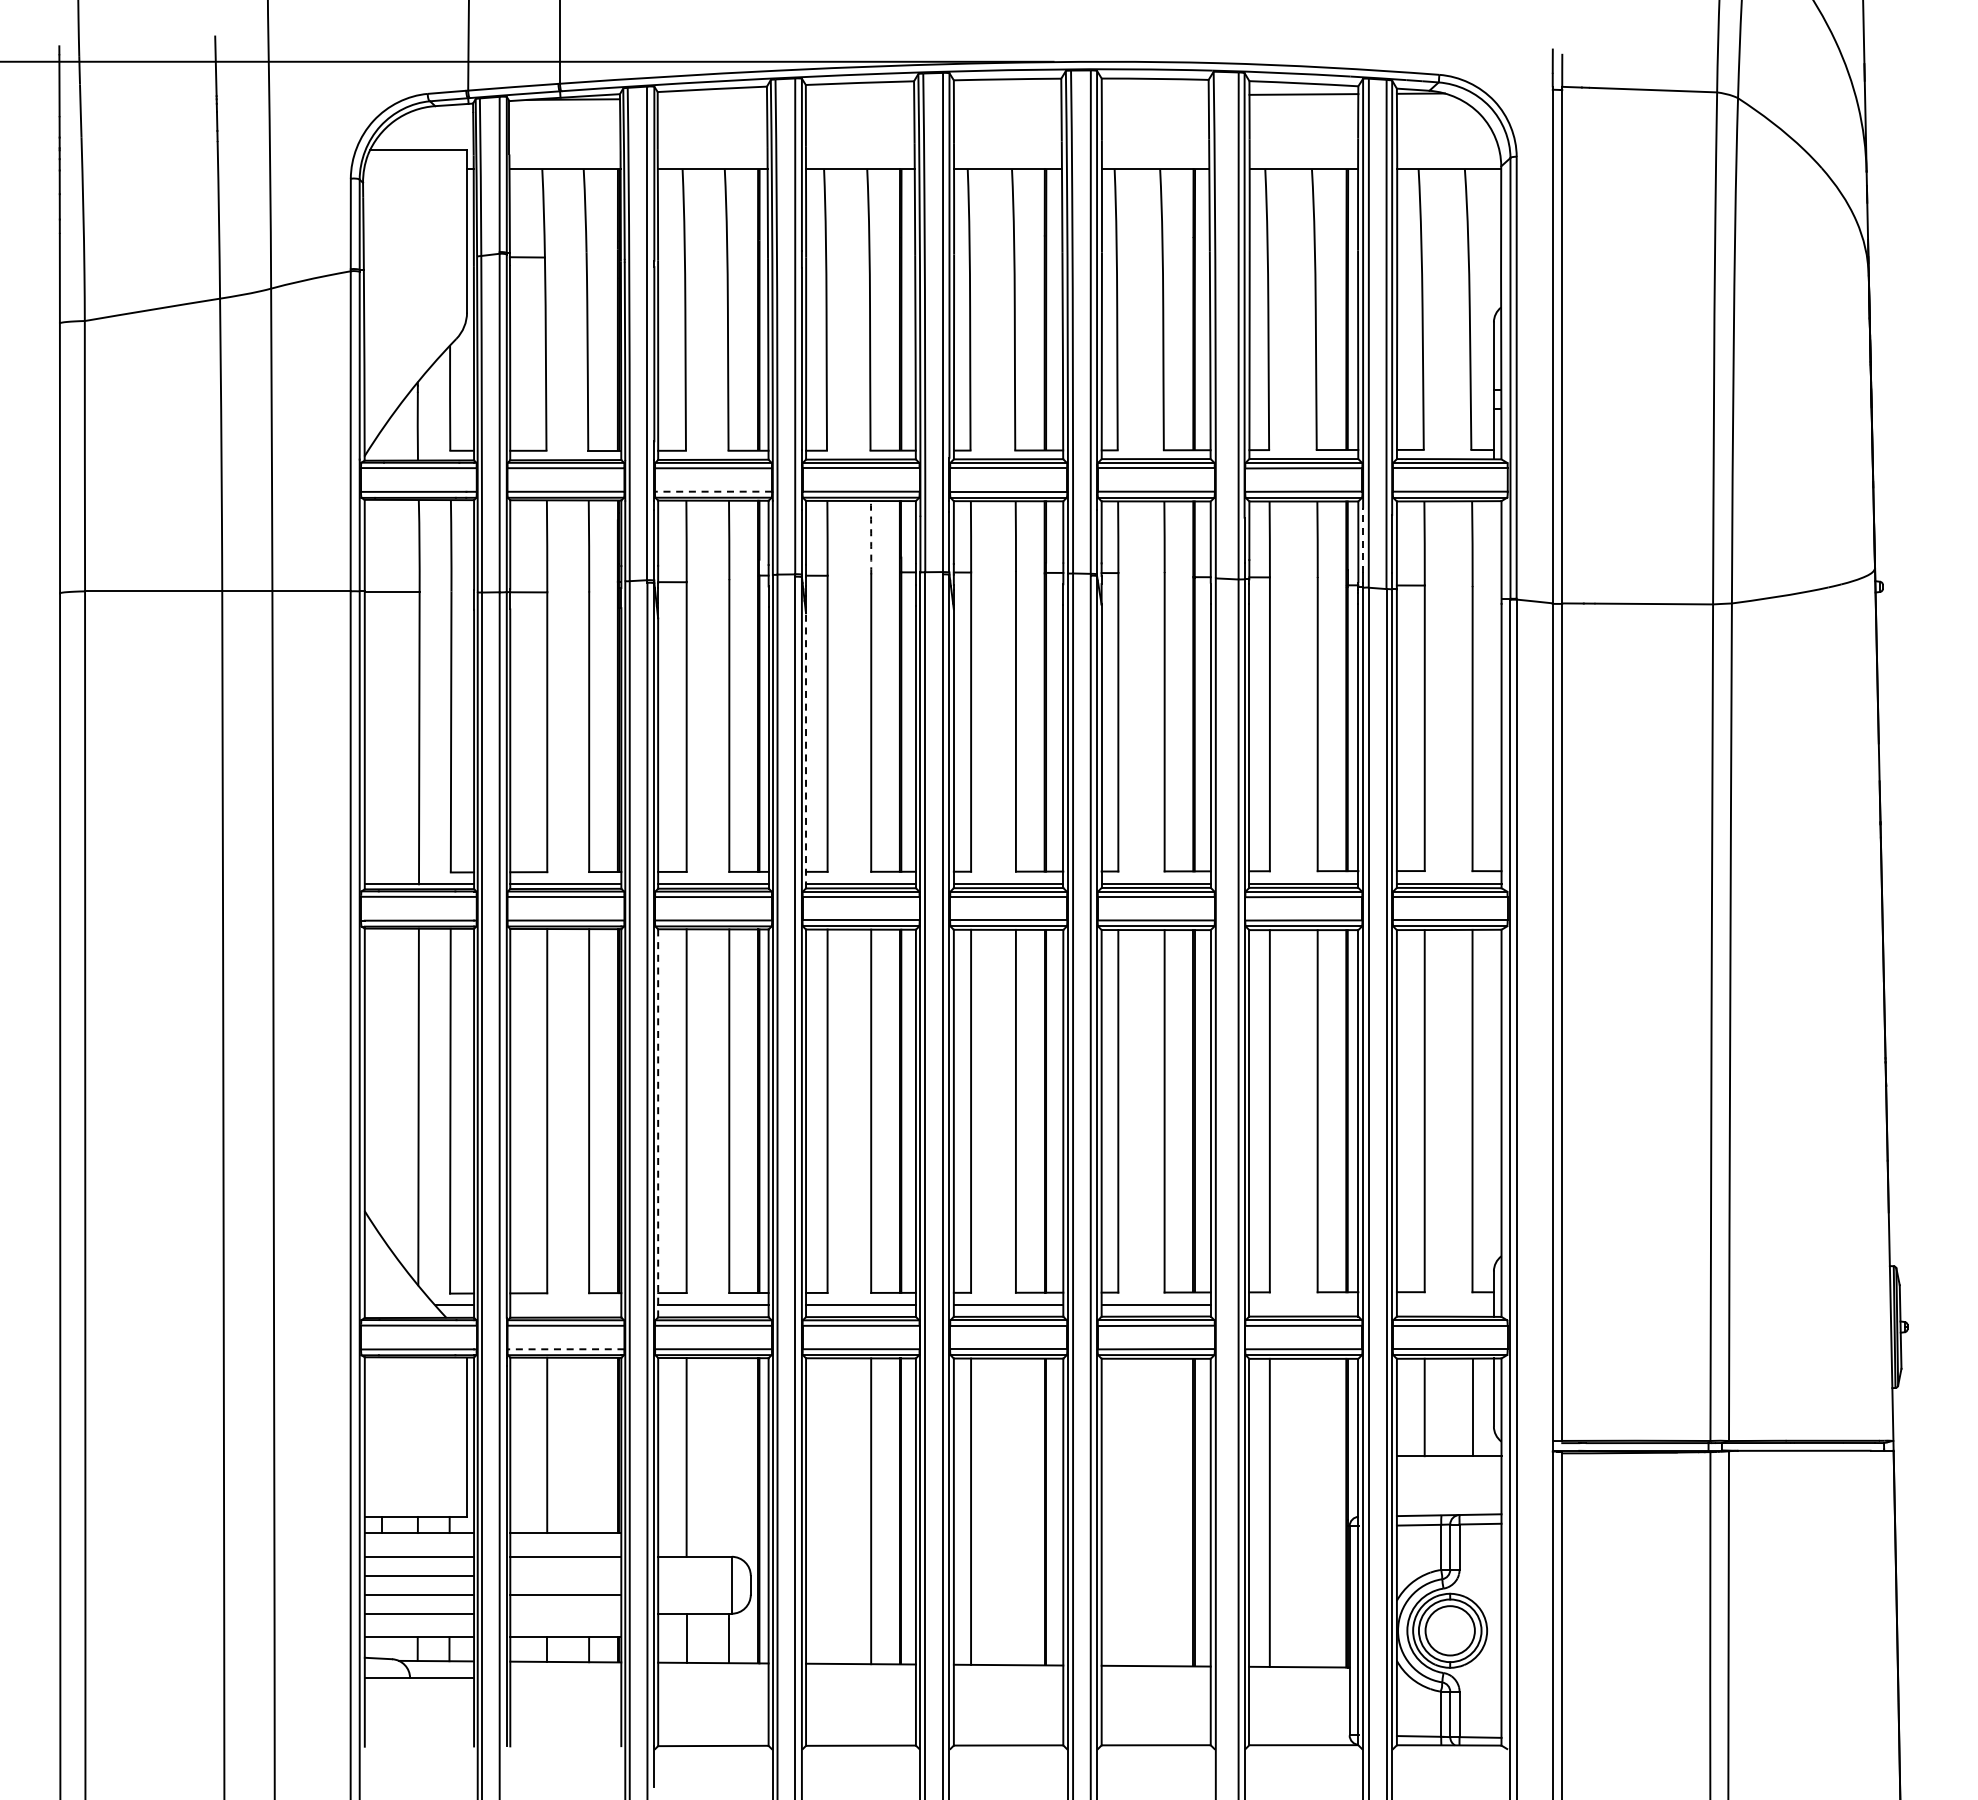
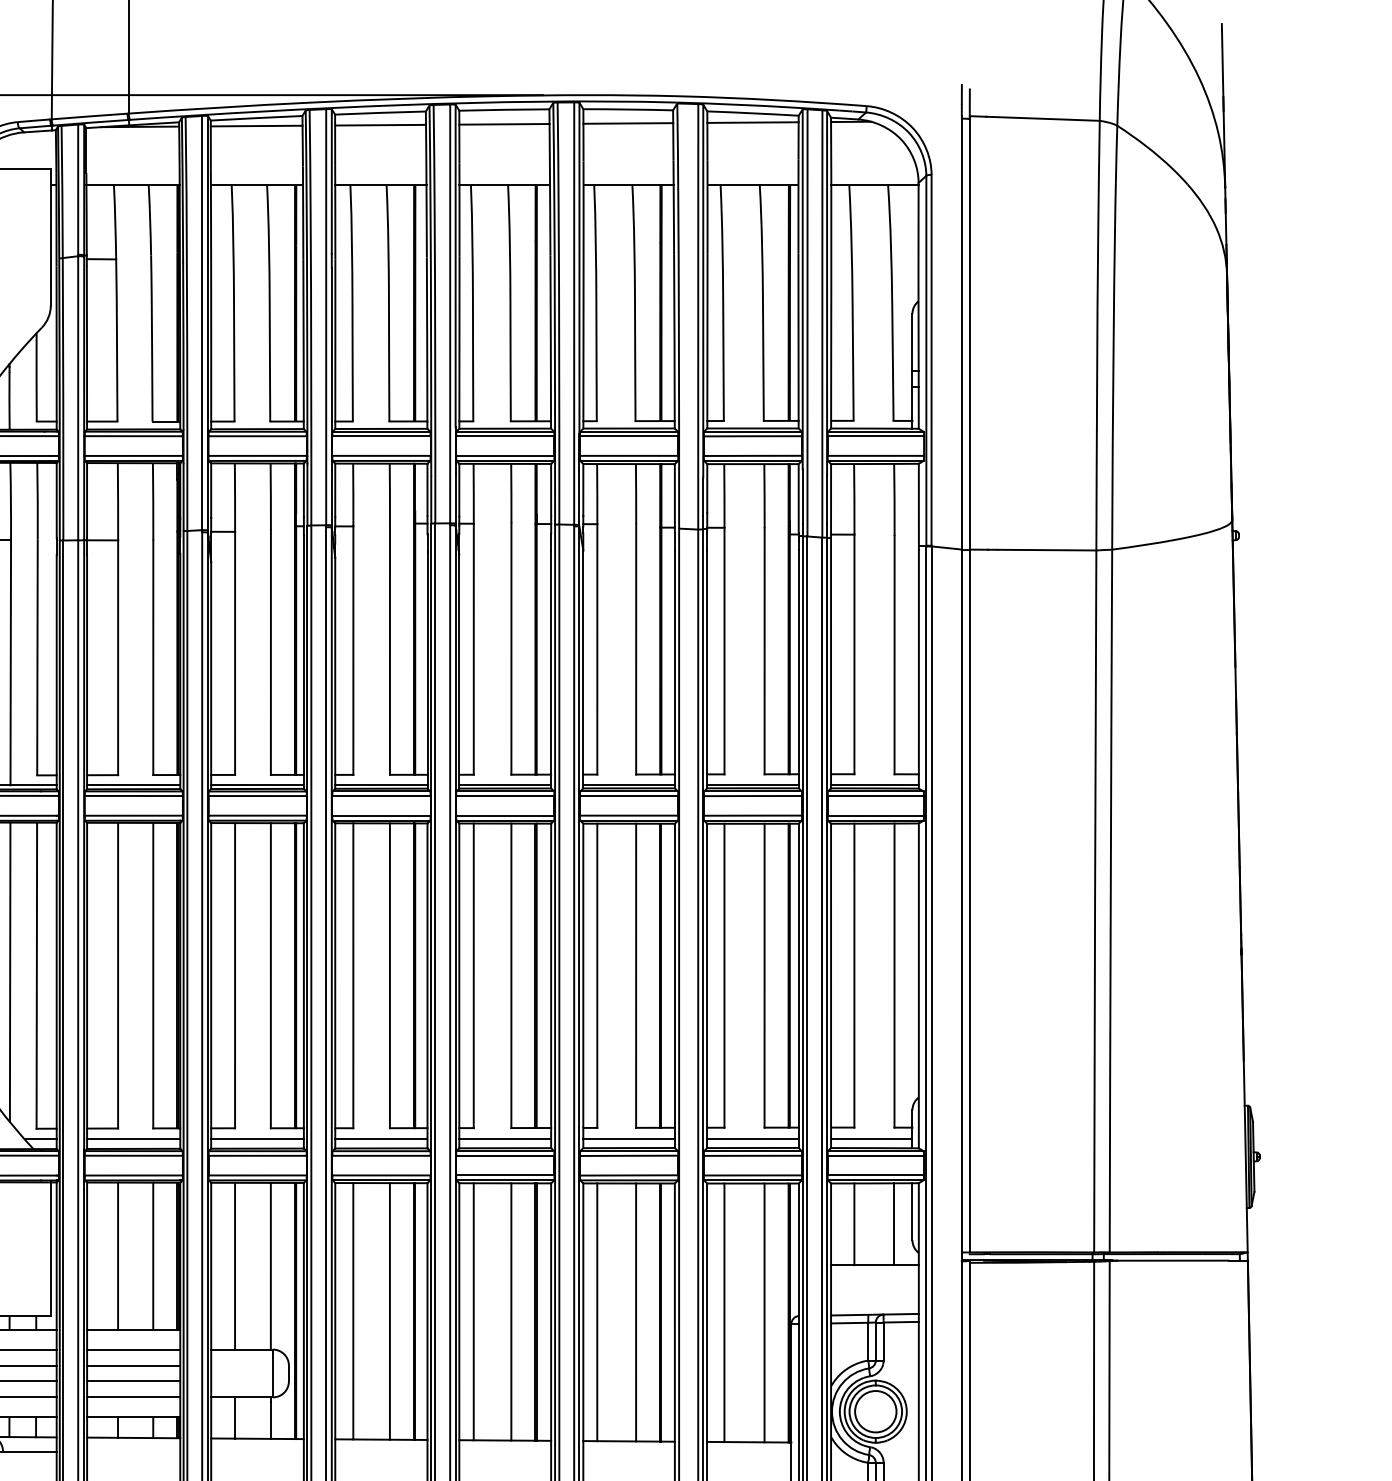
line: (1154, 95) -> (627, 123), added
line: (1007, 96) -> (504, 124), added
line: (859, 97) -> (380, 125), added
line: (712, 98) -> (256, 125), added
line: (713, 491) -> (257, 455), dashed -> solid
arc: (871, 537) -> (390, 494), dashed -> solid
line: (1363, 540) -> (803, 496), dashed -> solid
line: (806, 750) -> (335, 673), dashed -> solid
line: (658, 1122) -> (211, 985), dashed -> solid
line: (565, 1305) -> (133, 1138), added
line: (1303, 1305) -> (752, 1138), added
line: (1444, 1305) -> (871, 1138), added
line: (565, 1349) -> (133, 1175), dashed -> solid
line: (589, 1445) -> (153, 1256), added
line: (729, 1457) -> (271, 1266), added
line: (827, 1510) -> (353, 1310), added
line: (1015, 1511) -> (511, 1311), added
line: (1118, 1511) -> (597, 1311), added
line: (1164, 1512) -> (636, 1312), added
line: (1317, 1512) -> (764, 1312), added
line: (565, 1575) -> (133, 1365), added
line: (565, 1613) -> (133, 1397), added

